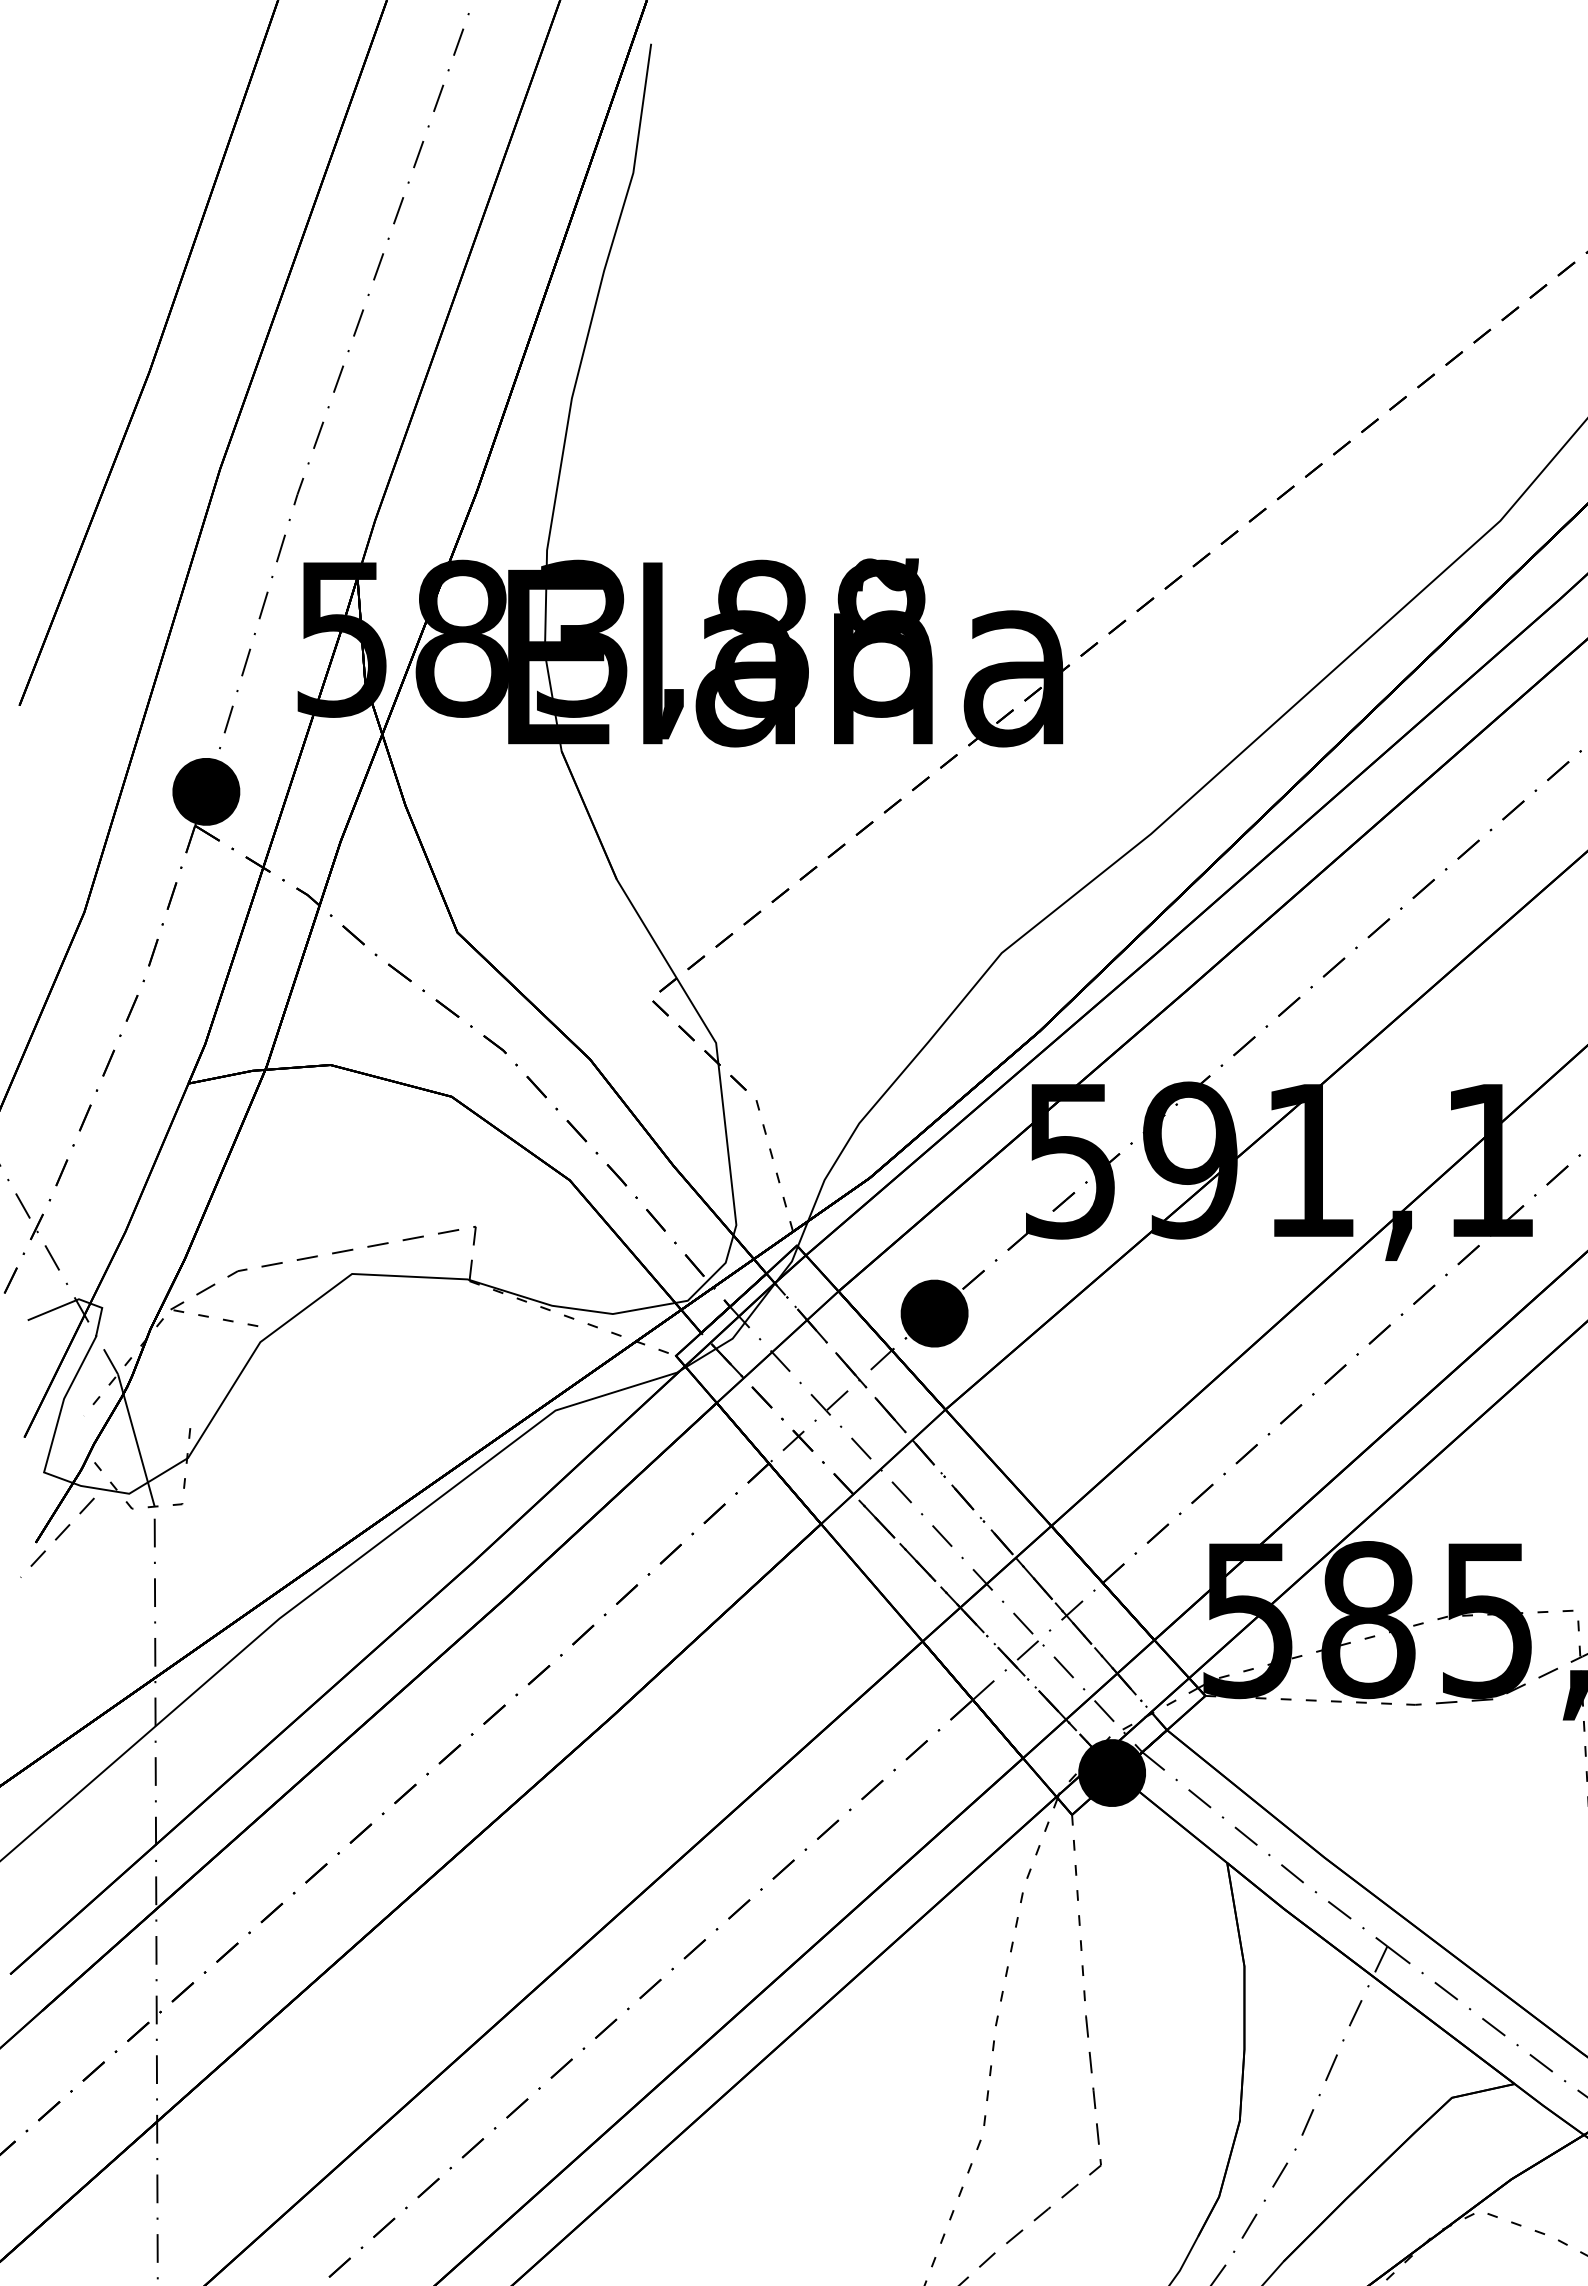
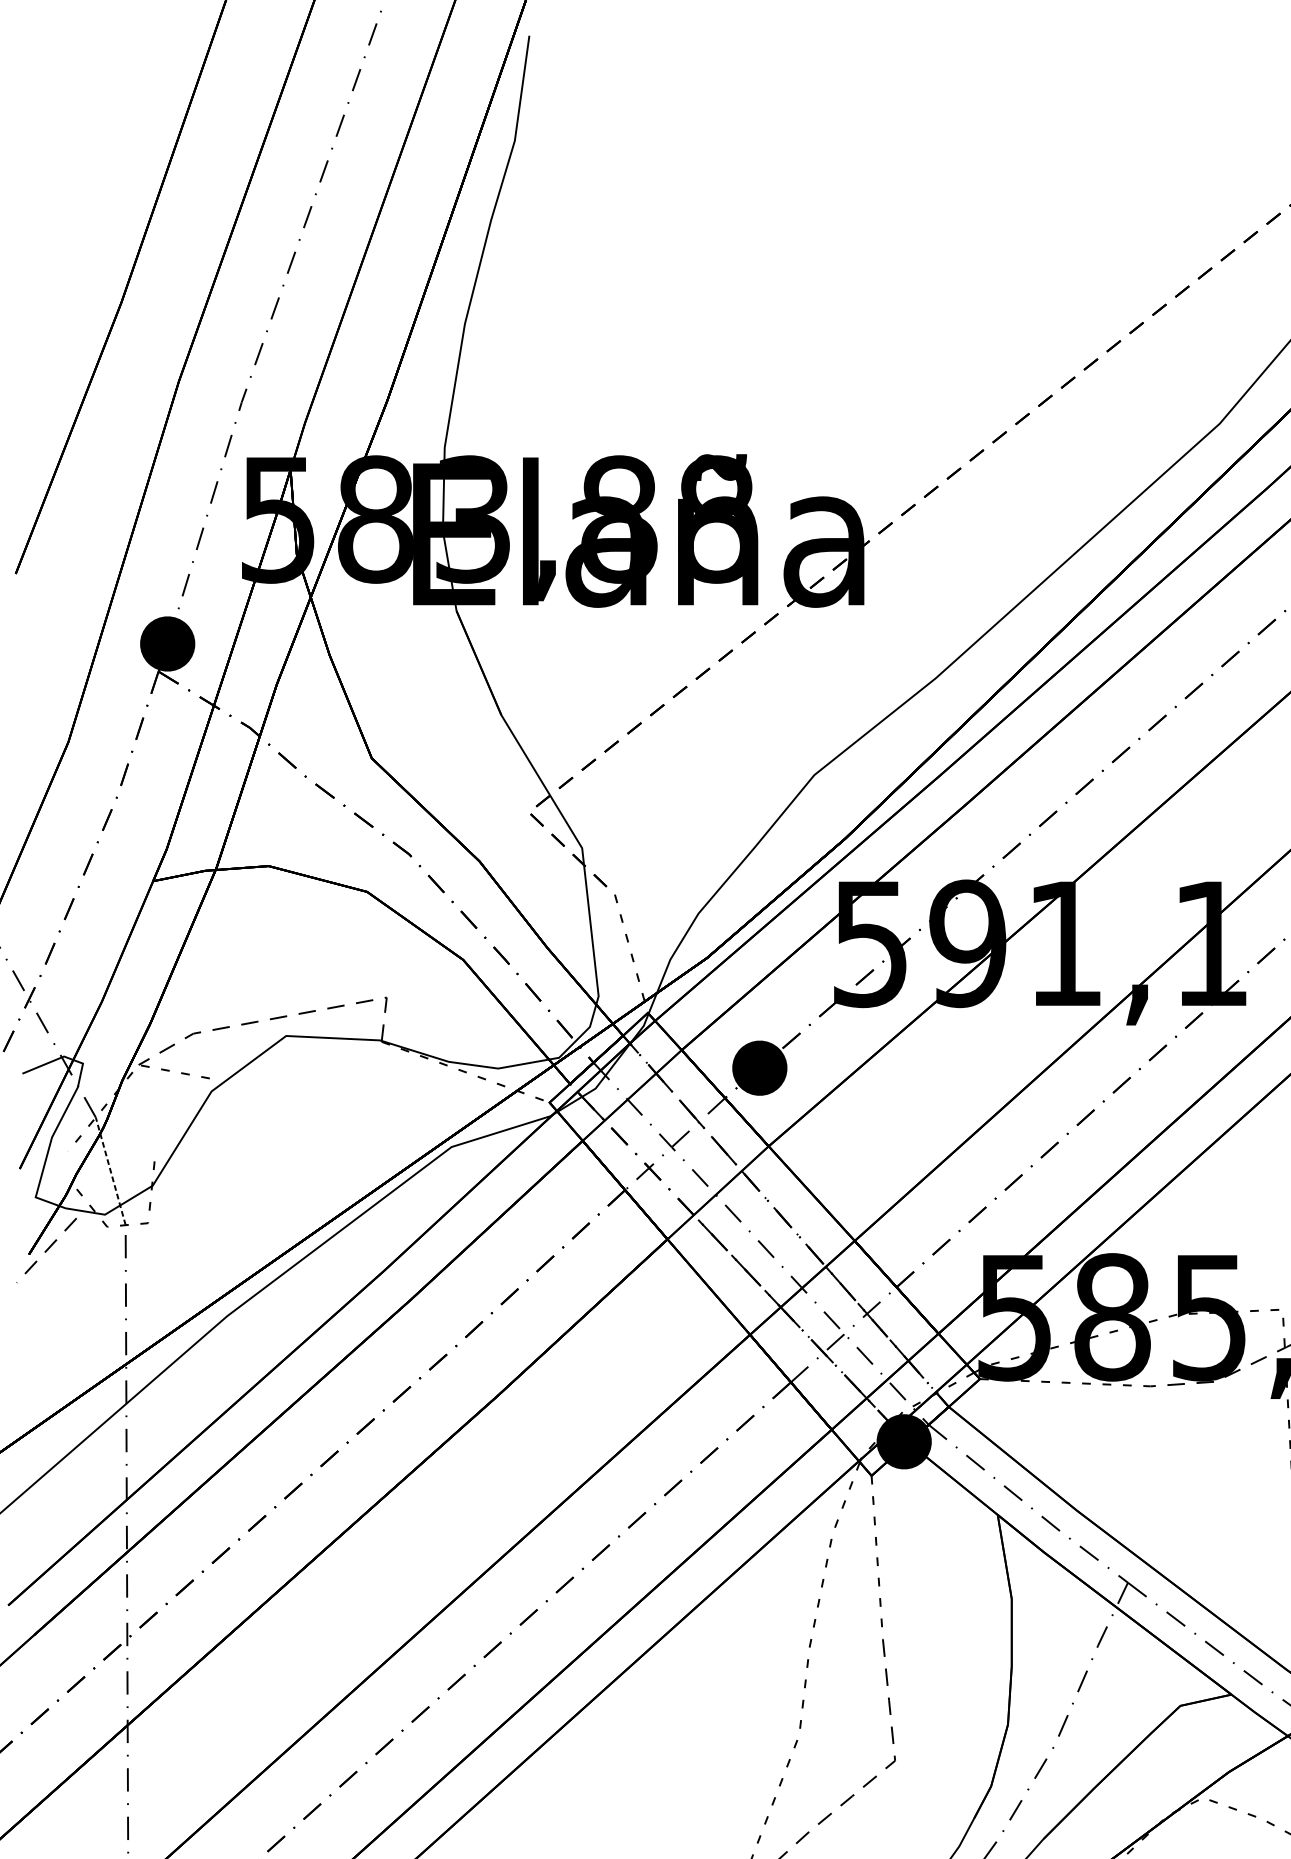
line: (136, 1440) -> (110, 1171), solid -> dashed

